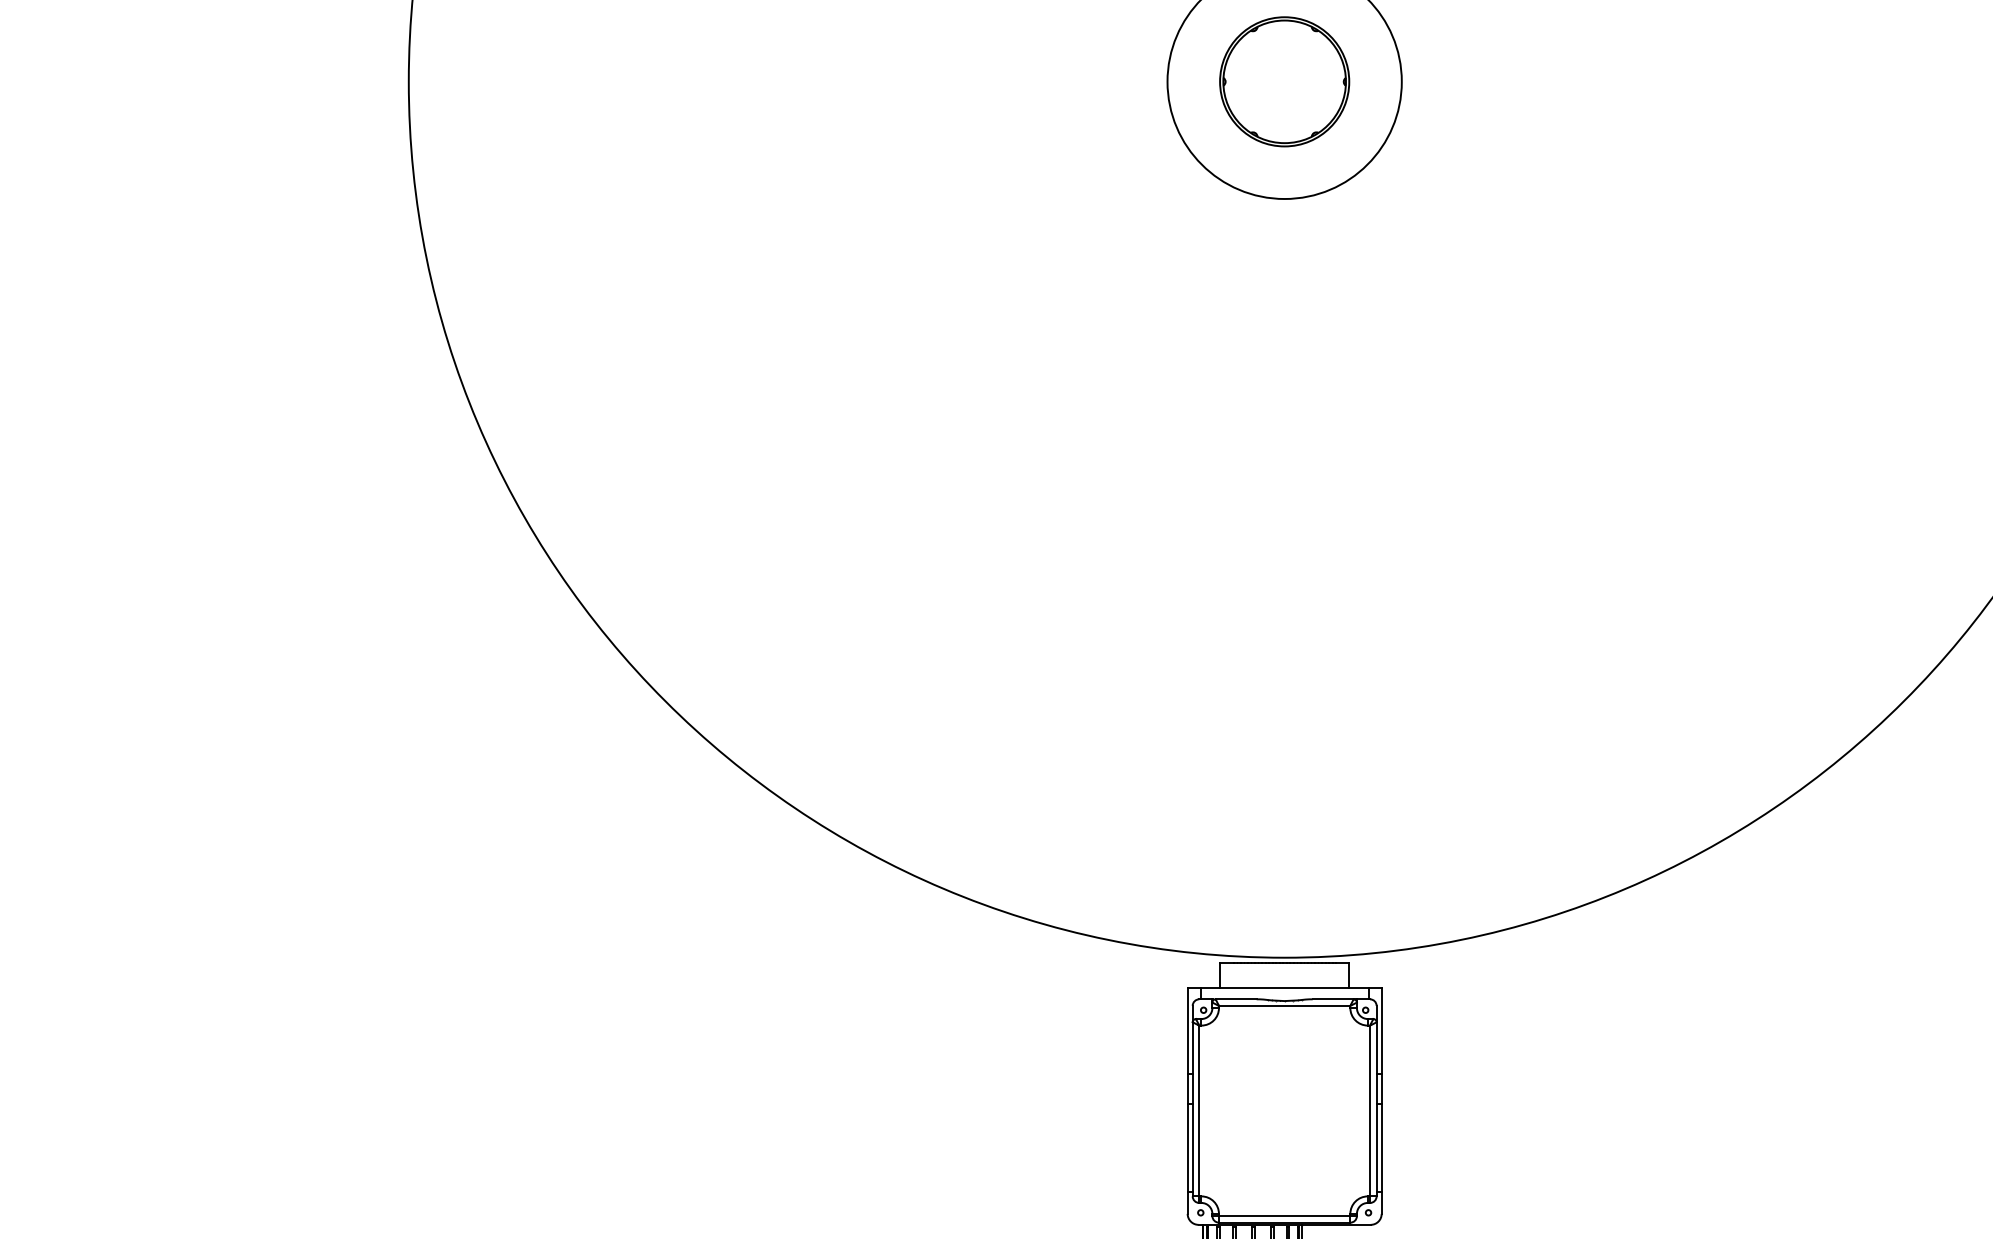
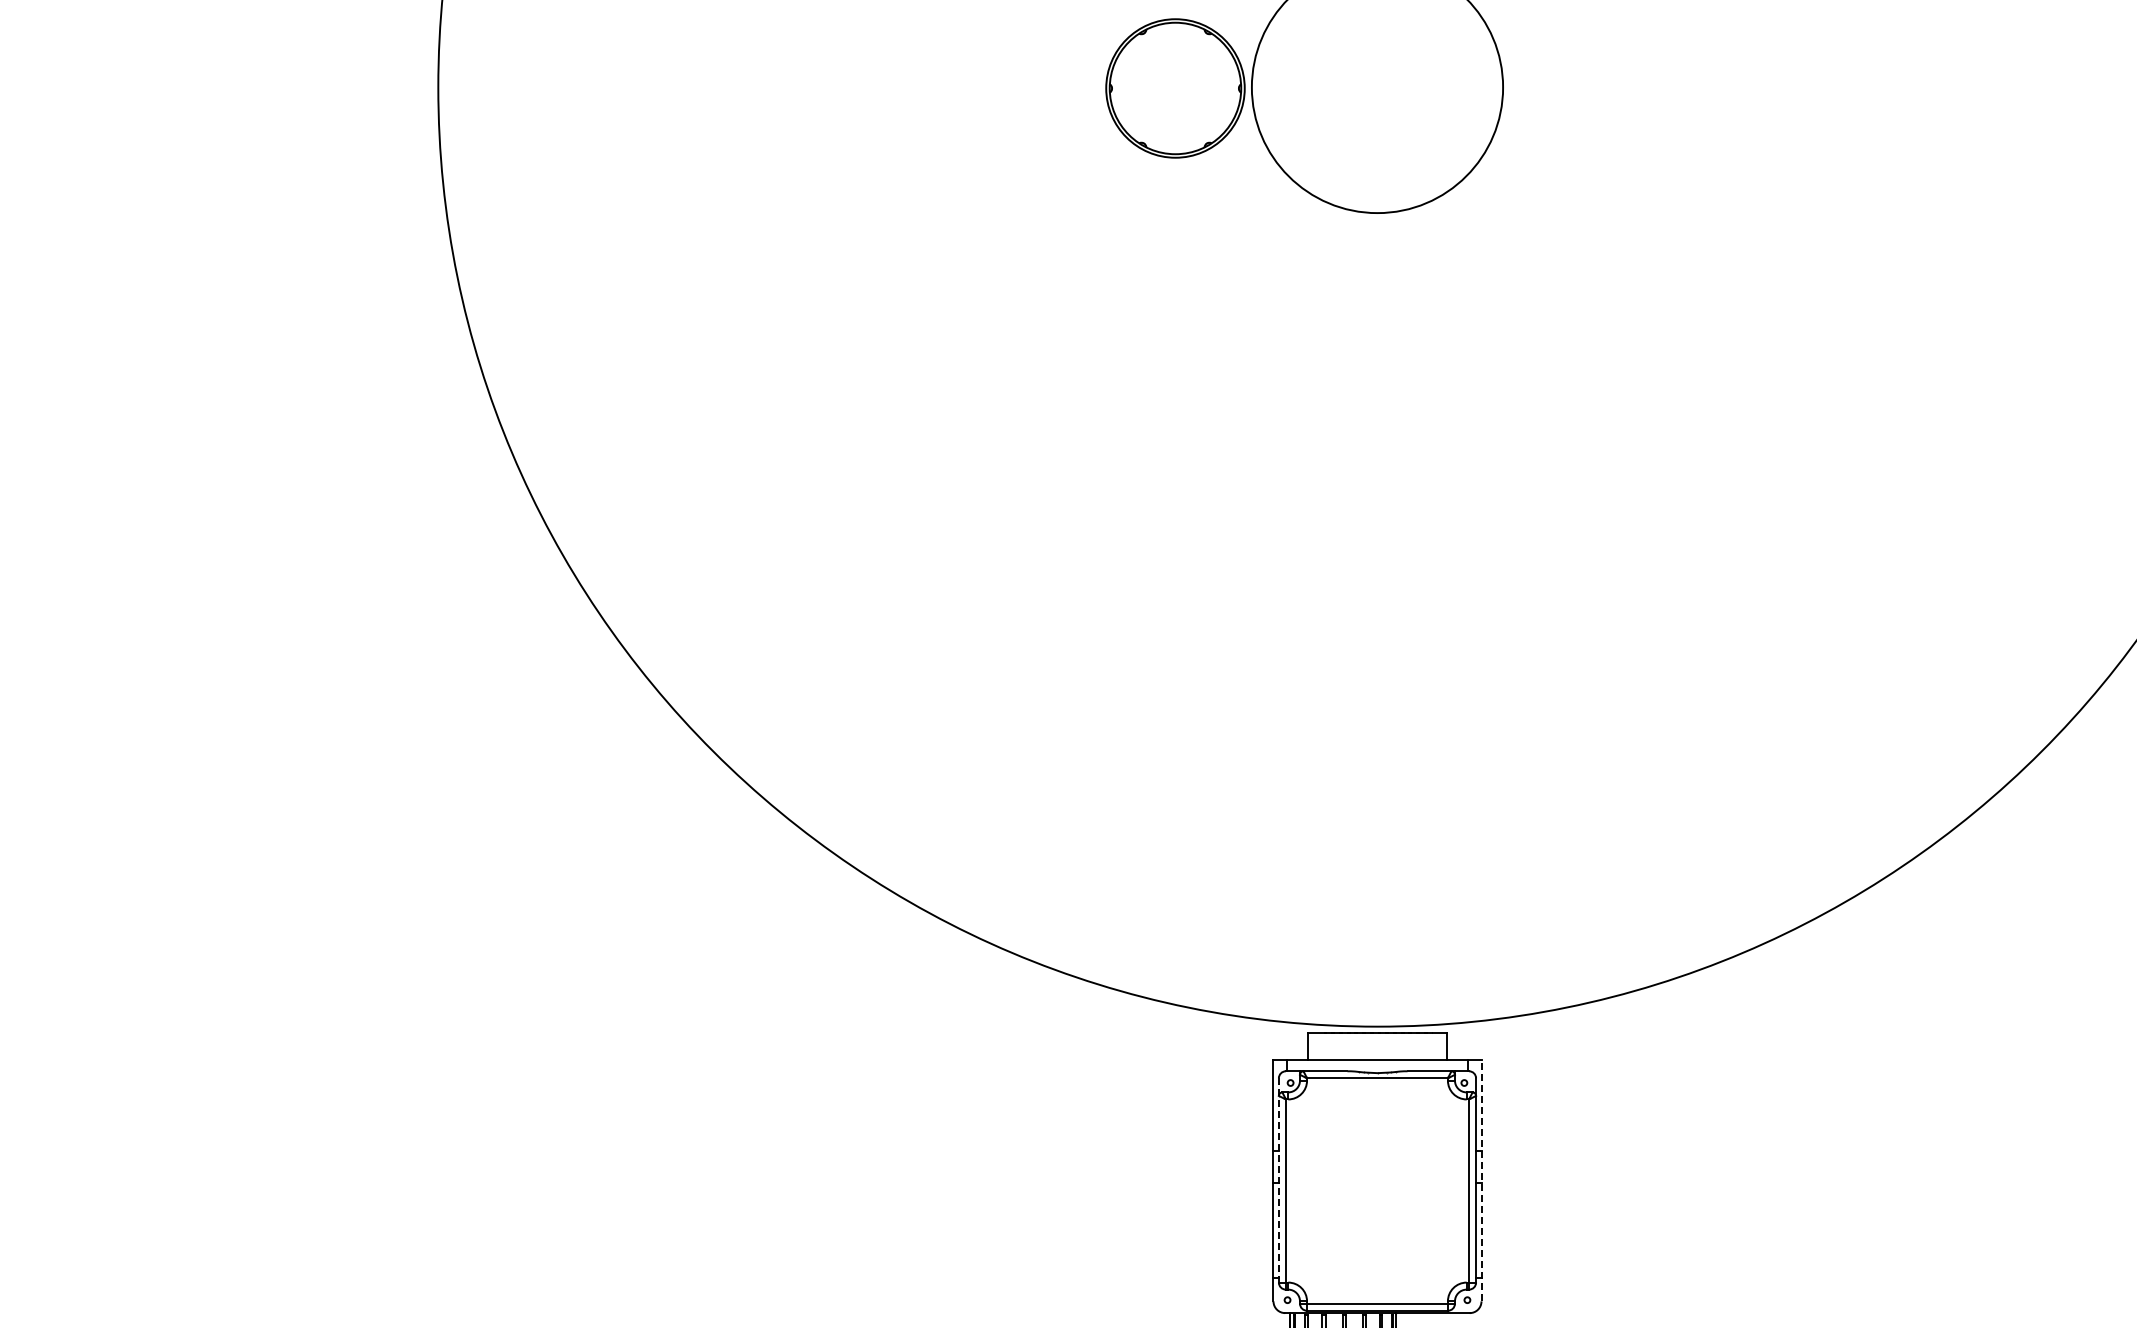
part: (1284, 81) -> (1175, 88), moved
line: (1192, 1100) -> (1278, 1179), solid -> dashed
line: (1381, 1101) -> (1481, 1180), solid -> dashed

